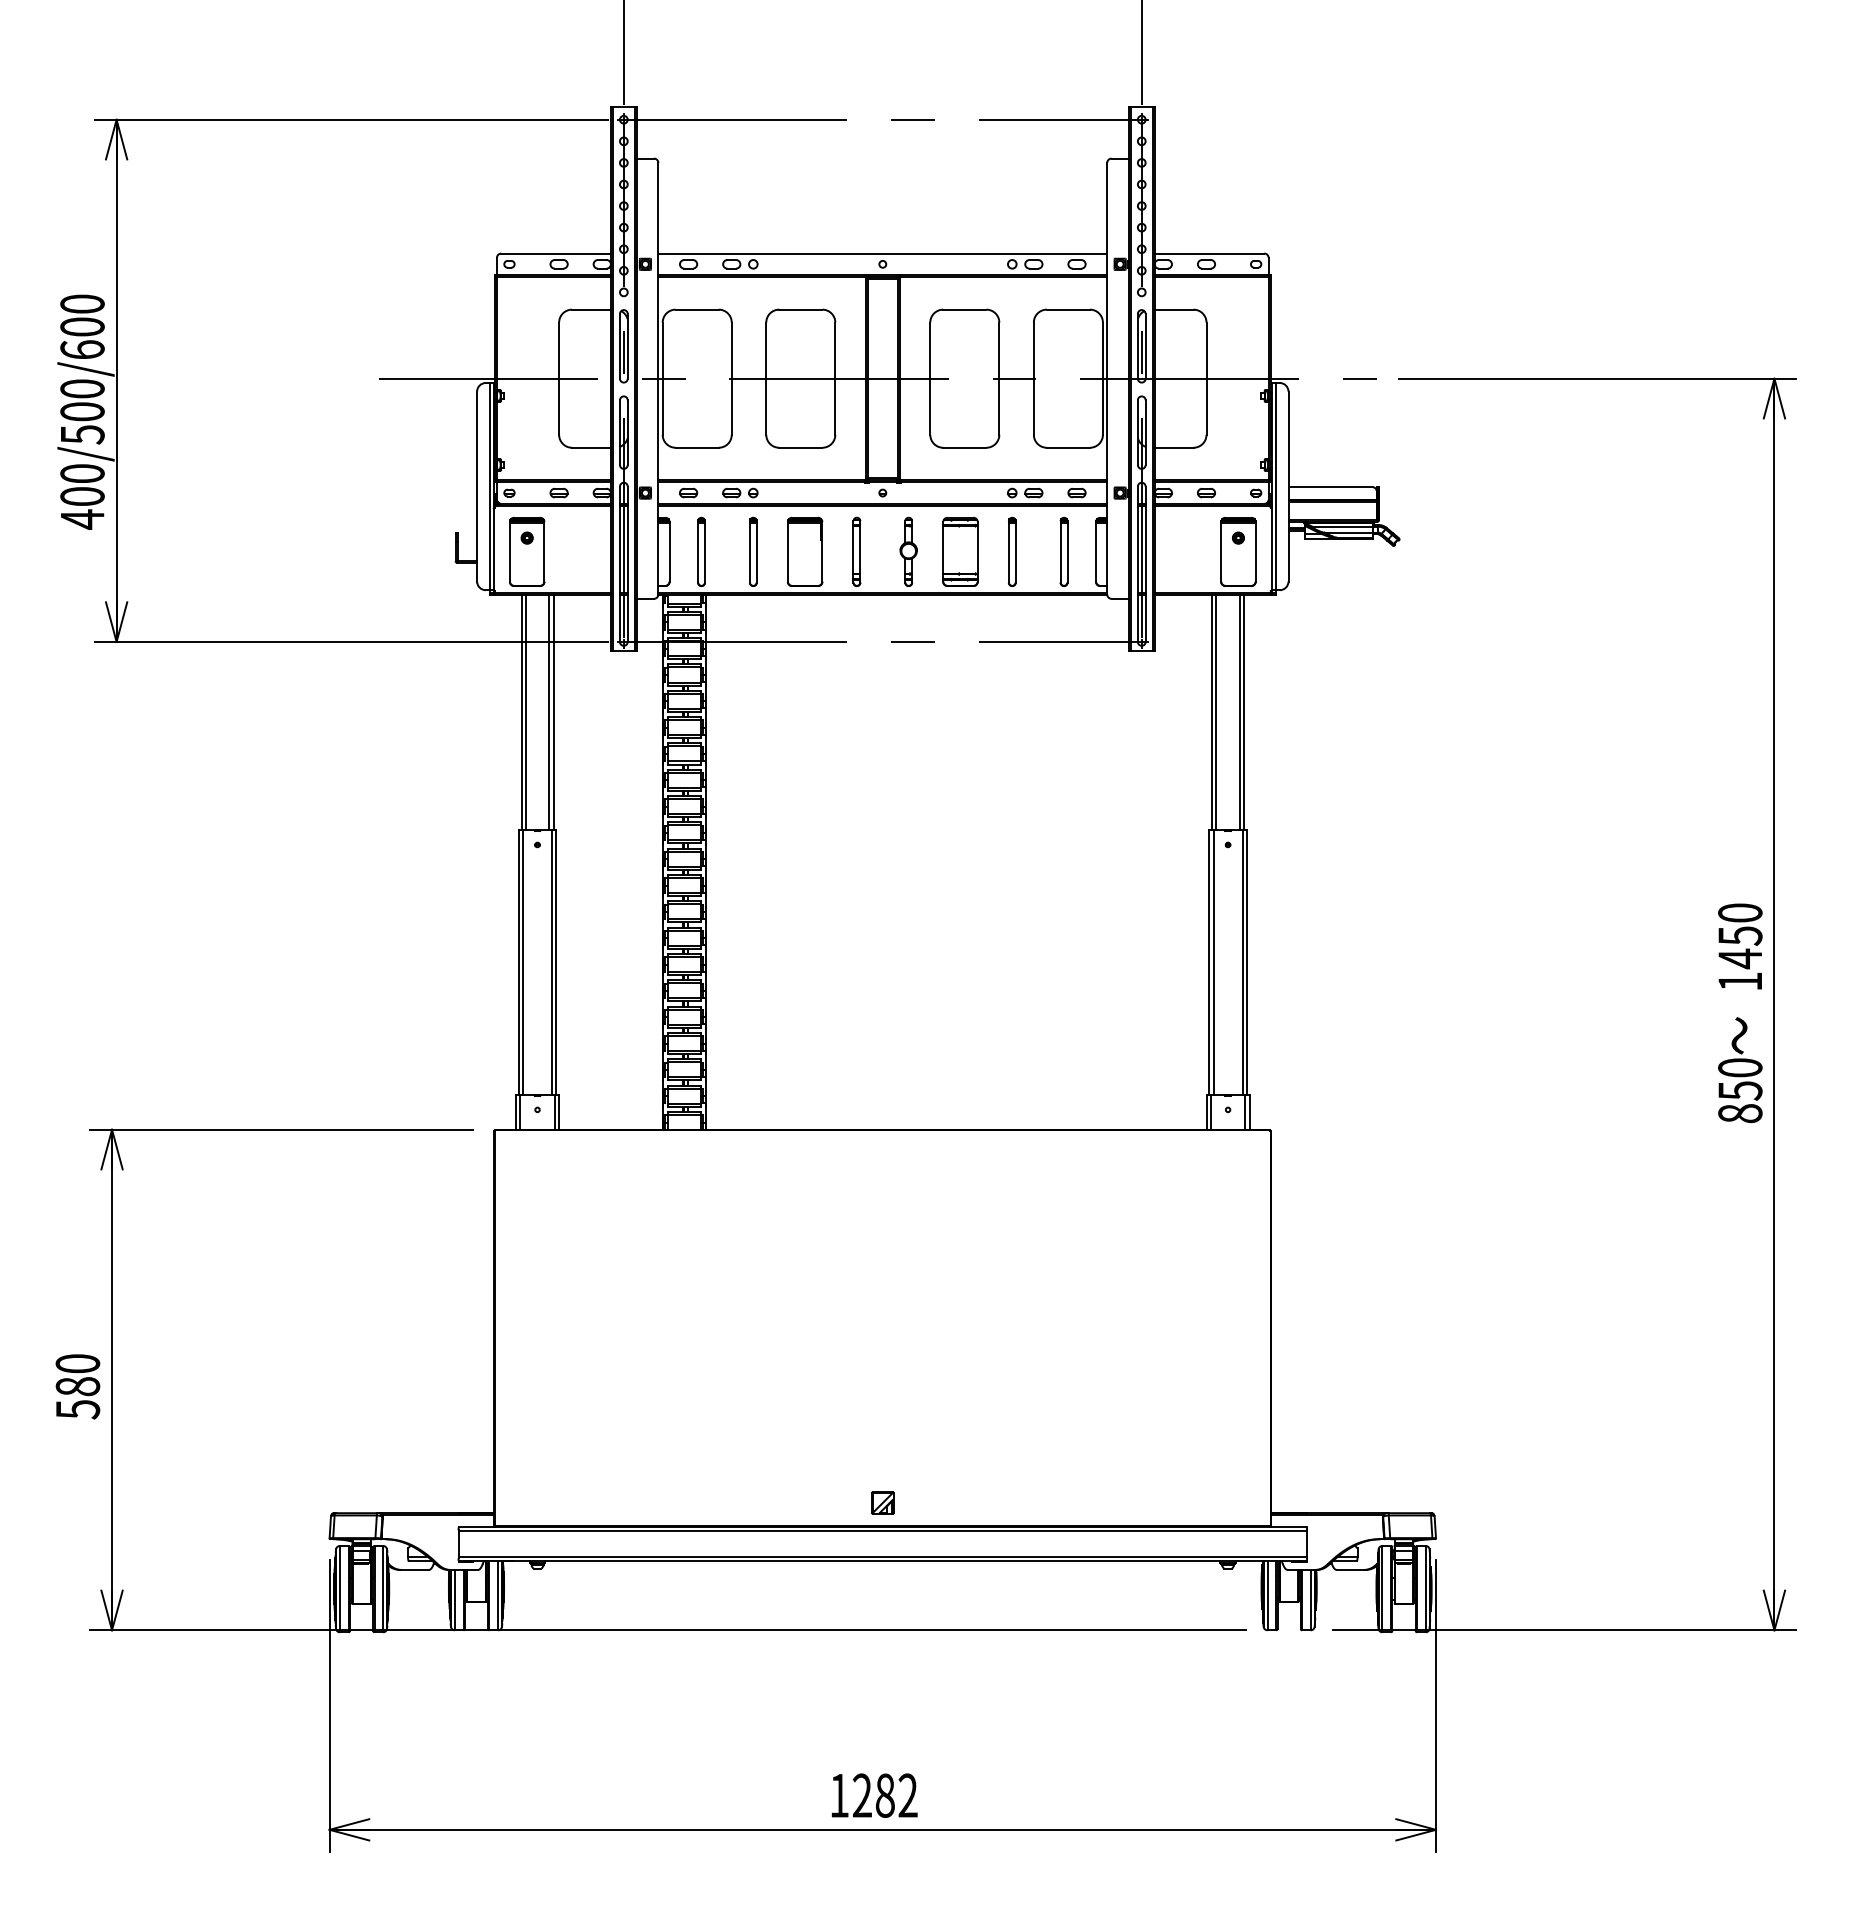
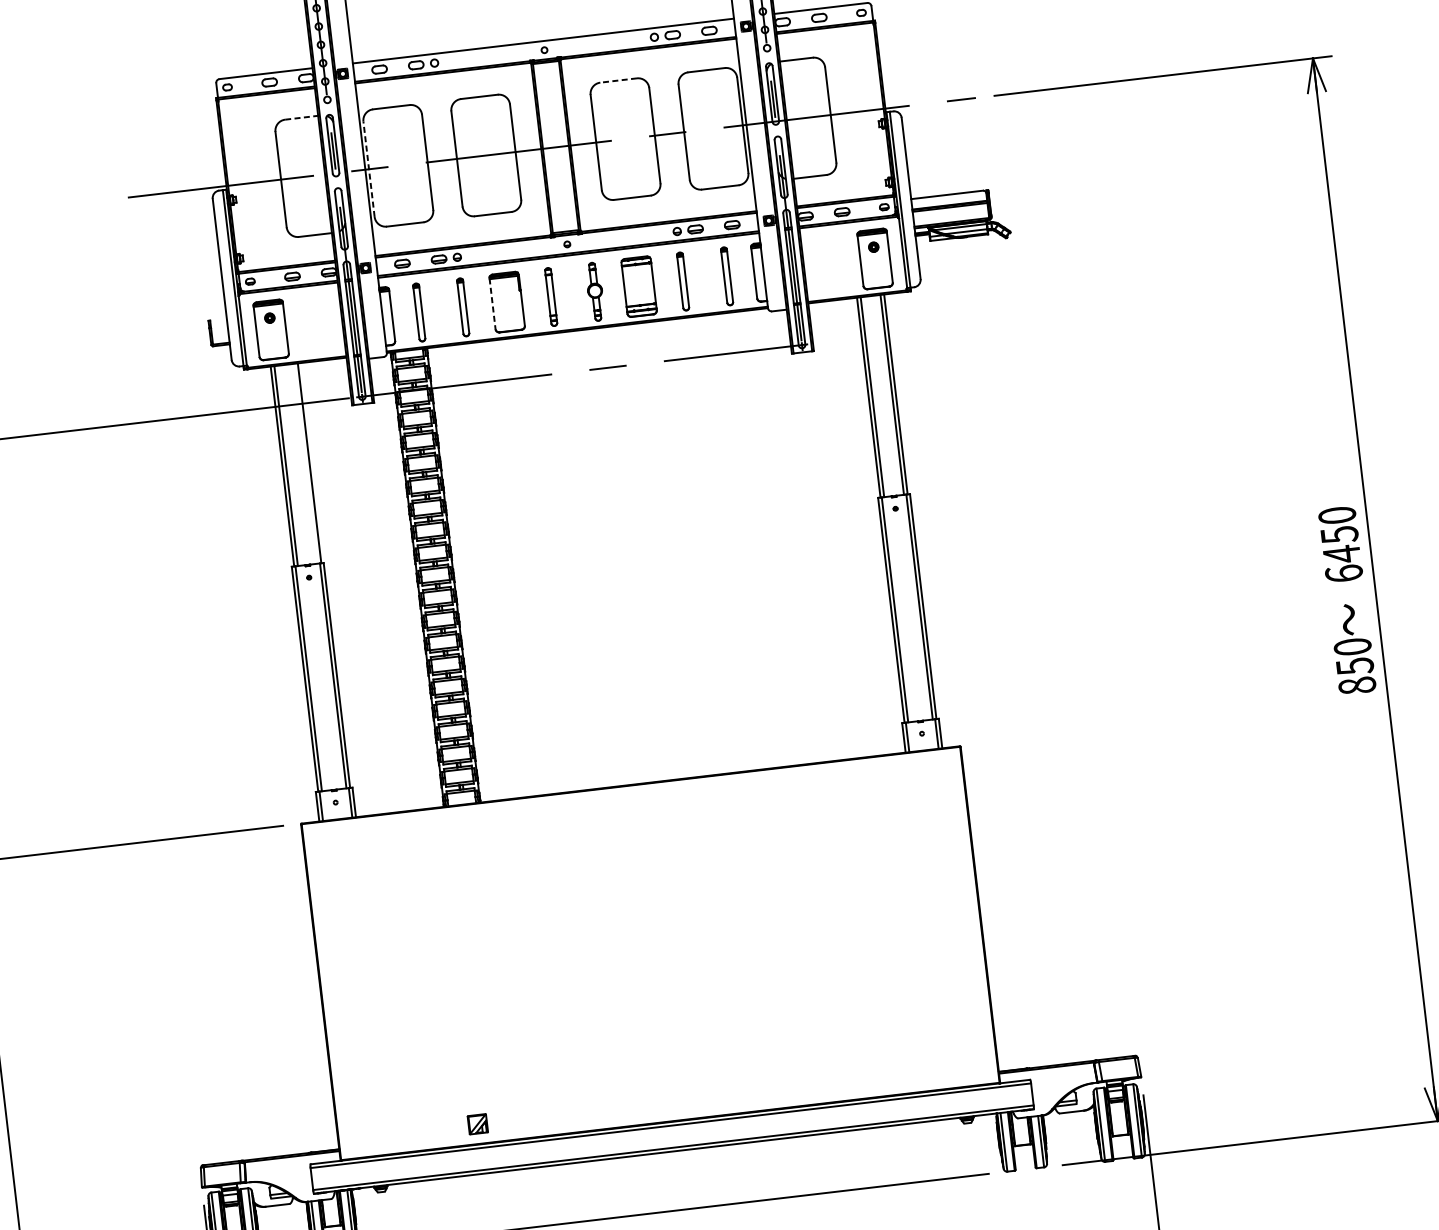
line: (591, 309) -> (301, 117), solid -> dashed
line: (964, 309) -> (618, 80), solid -> dashed
line: (662, 378) -> (368, 169), solid -> dashed
line: (787, 551) -> (492, 303), solid -> dashed
line: (549, 711) -> (306, 463), removed
text: (1740, 981) -> (1344, 573), 1450 -> 6450
part: (882, 1502) -> (477, 1123), moved

